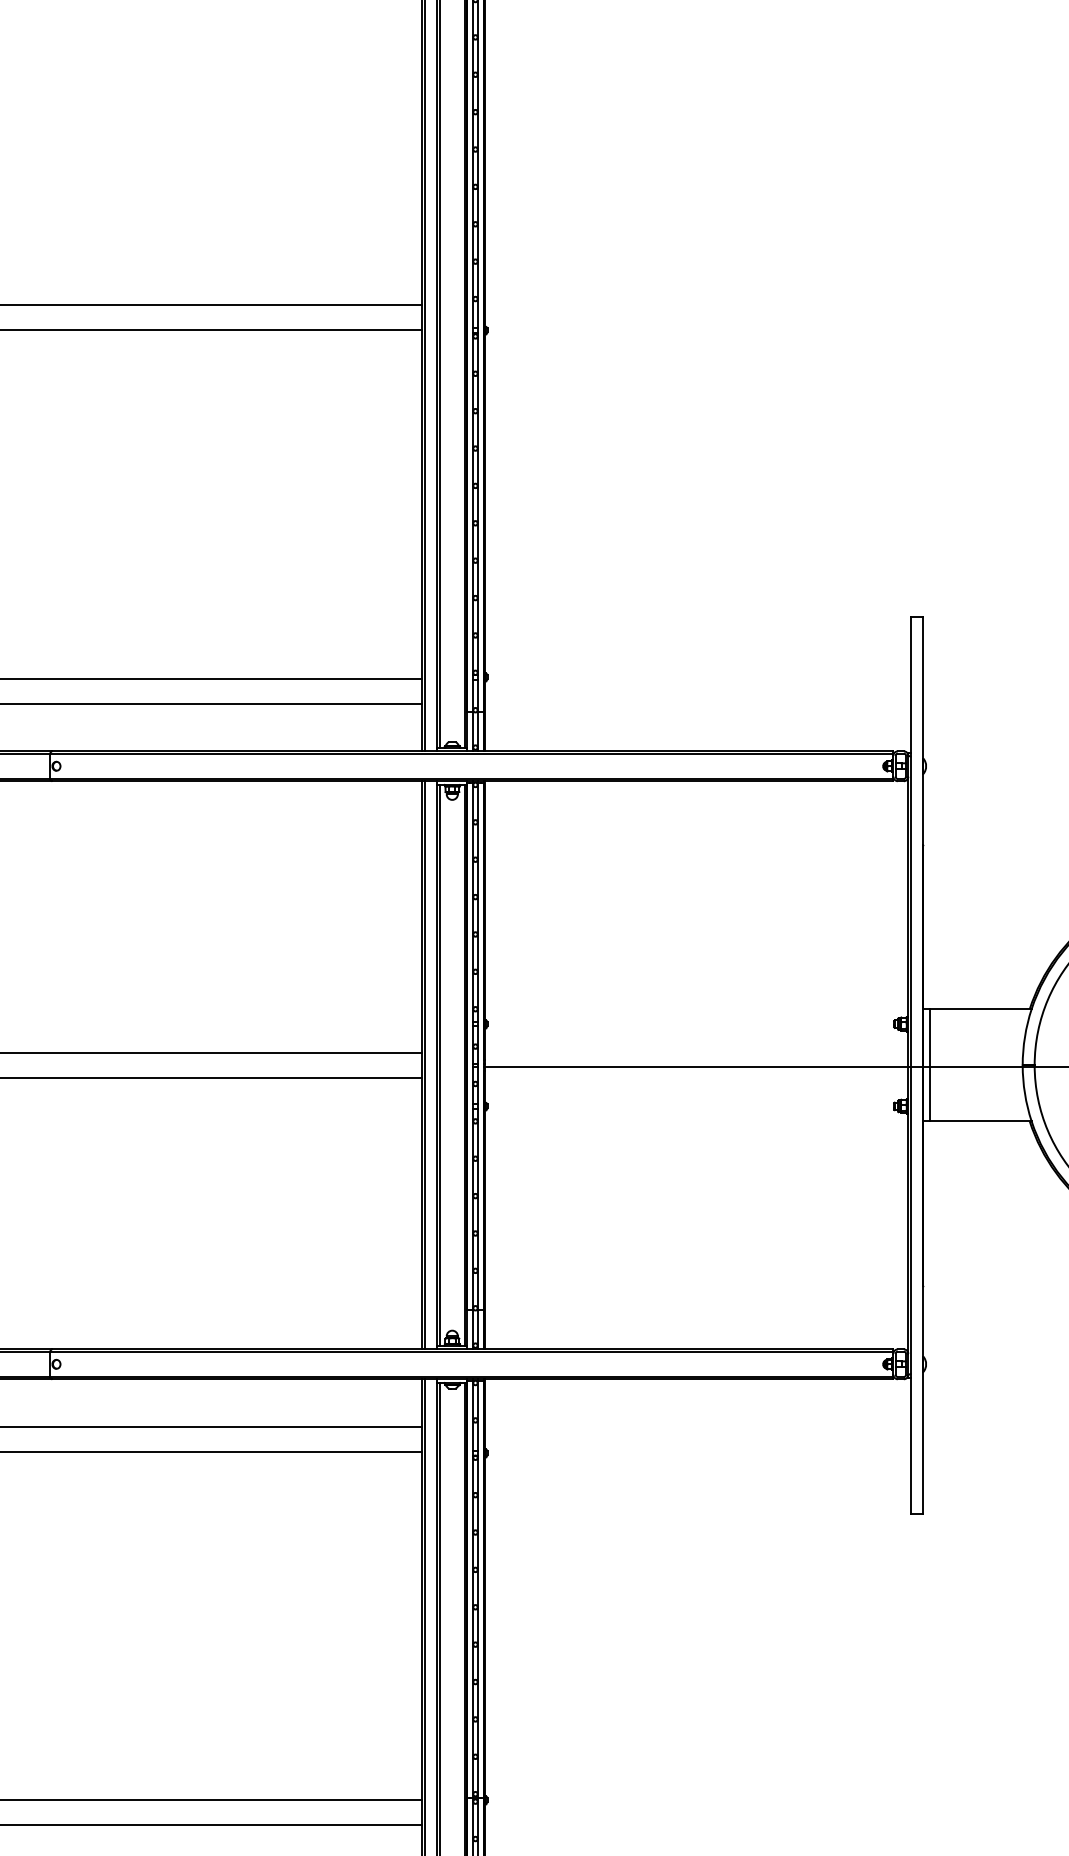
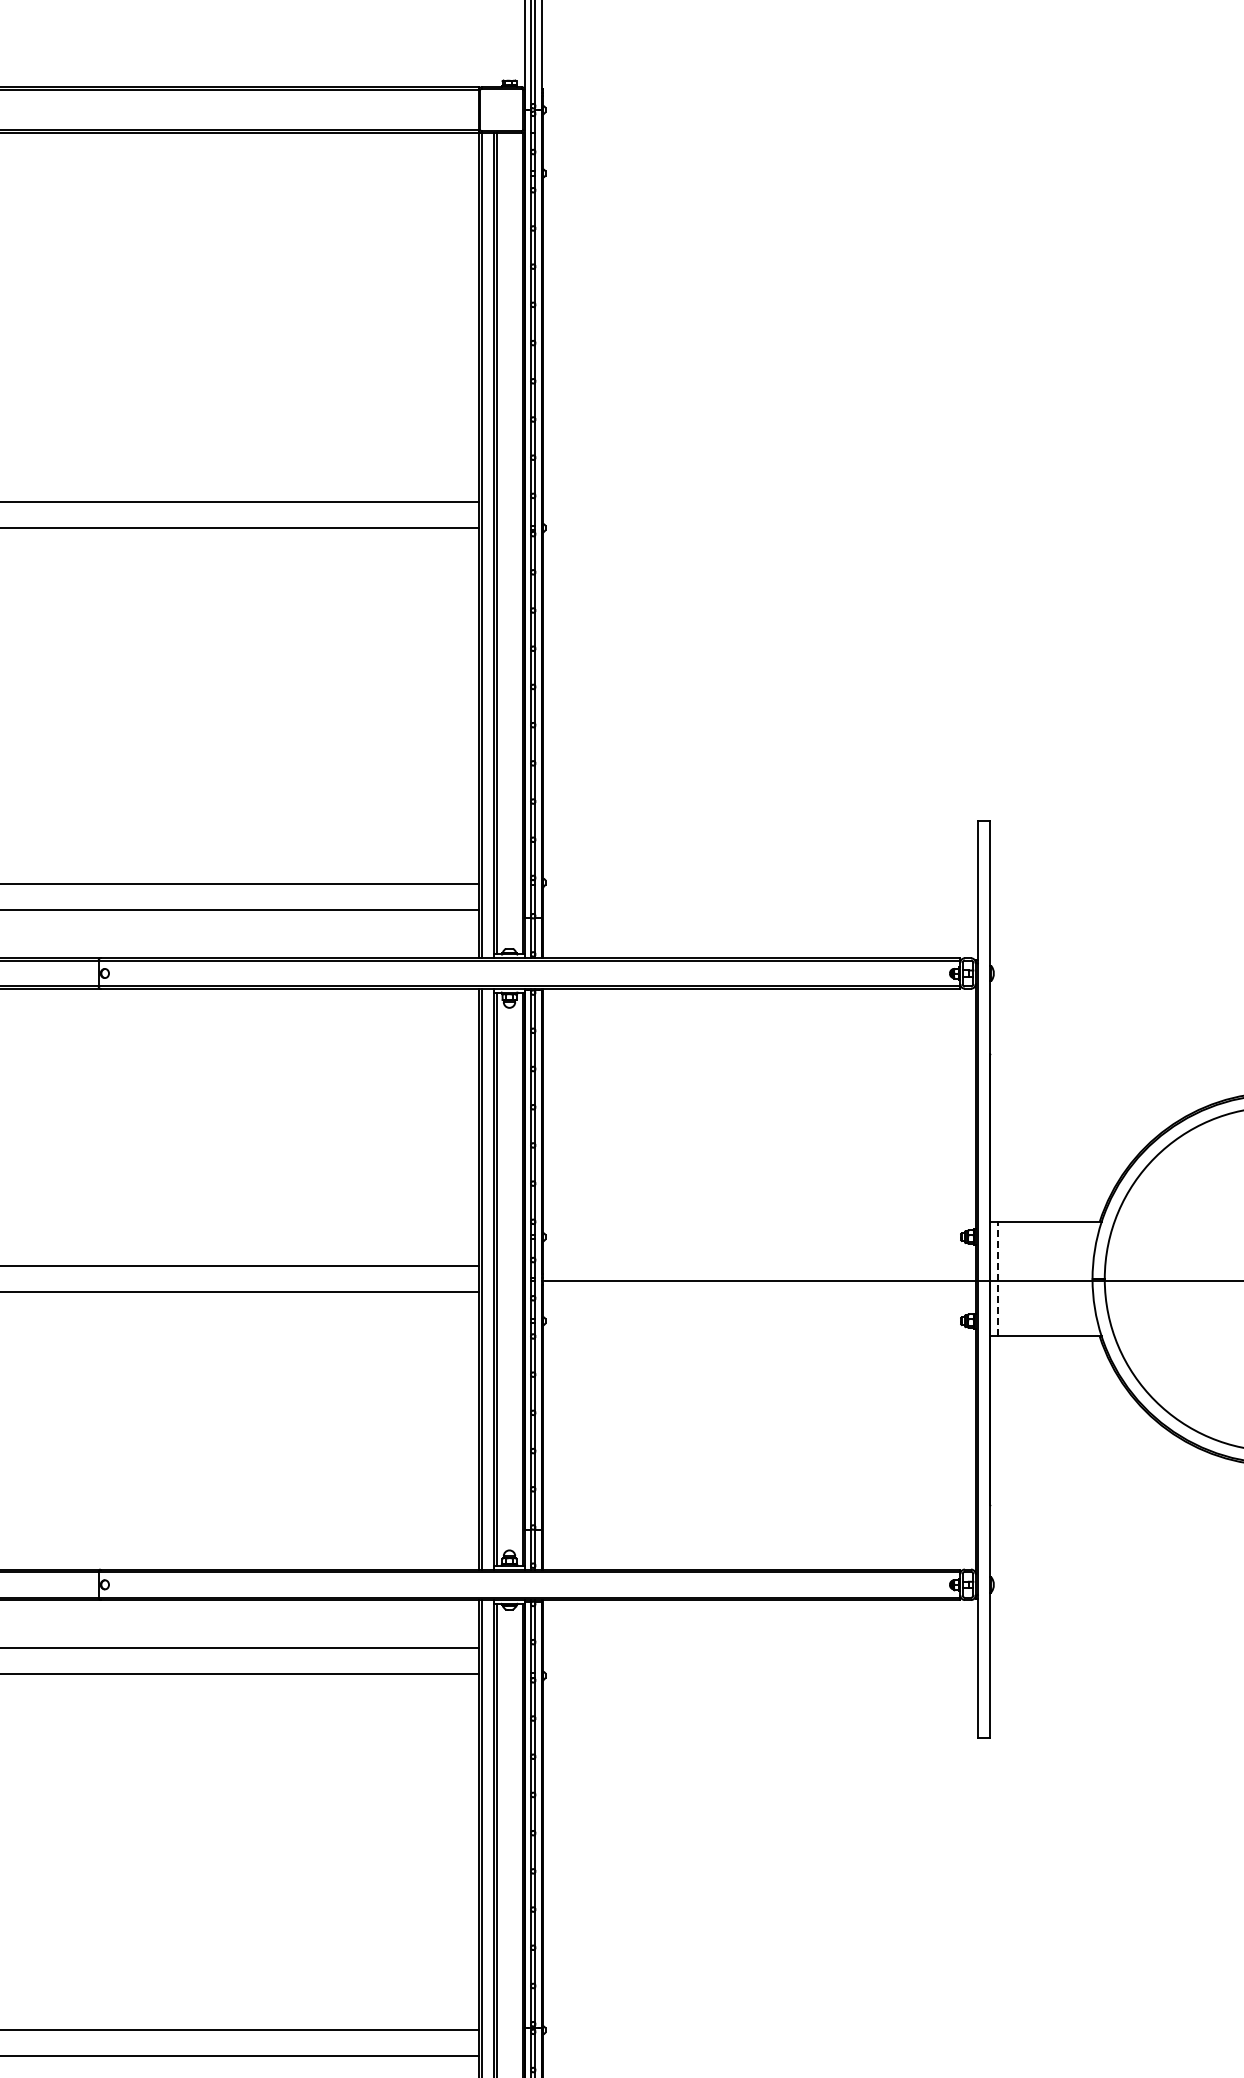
line: (930, 1064) -> (998, 1278), solid -> dashed

